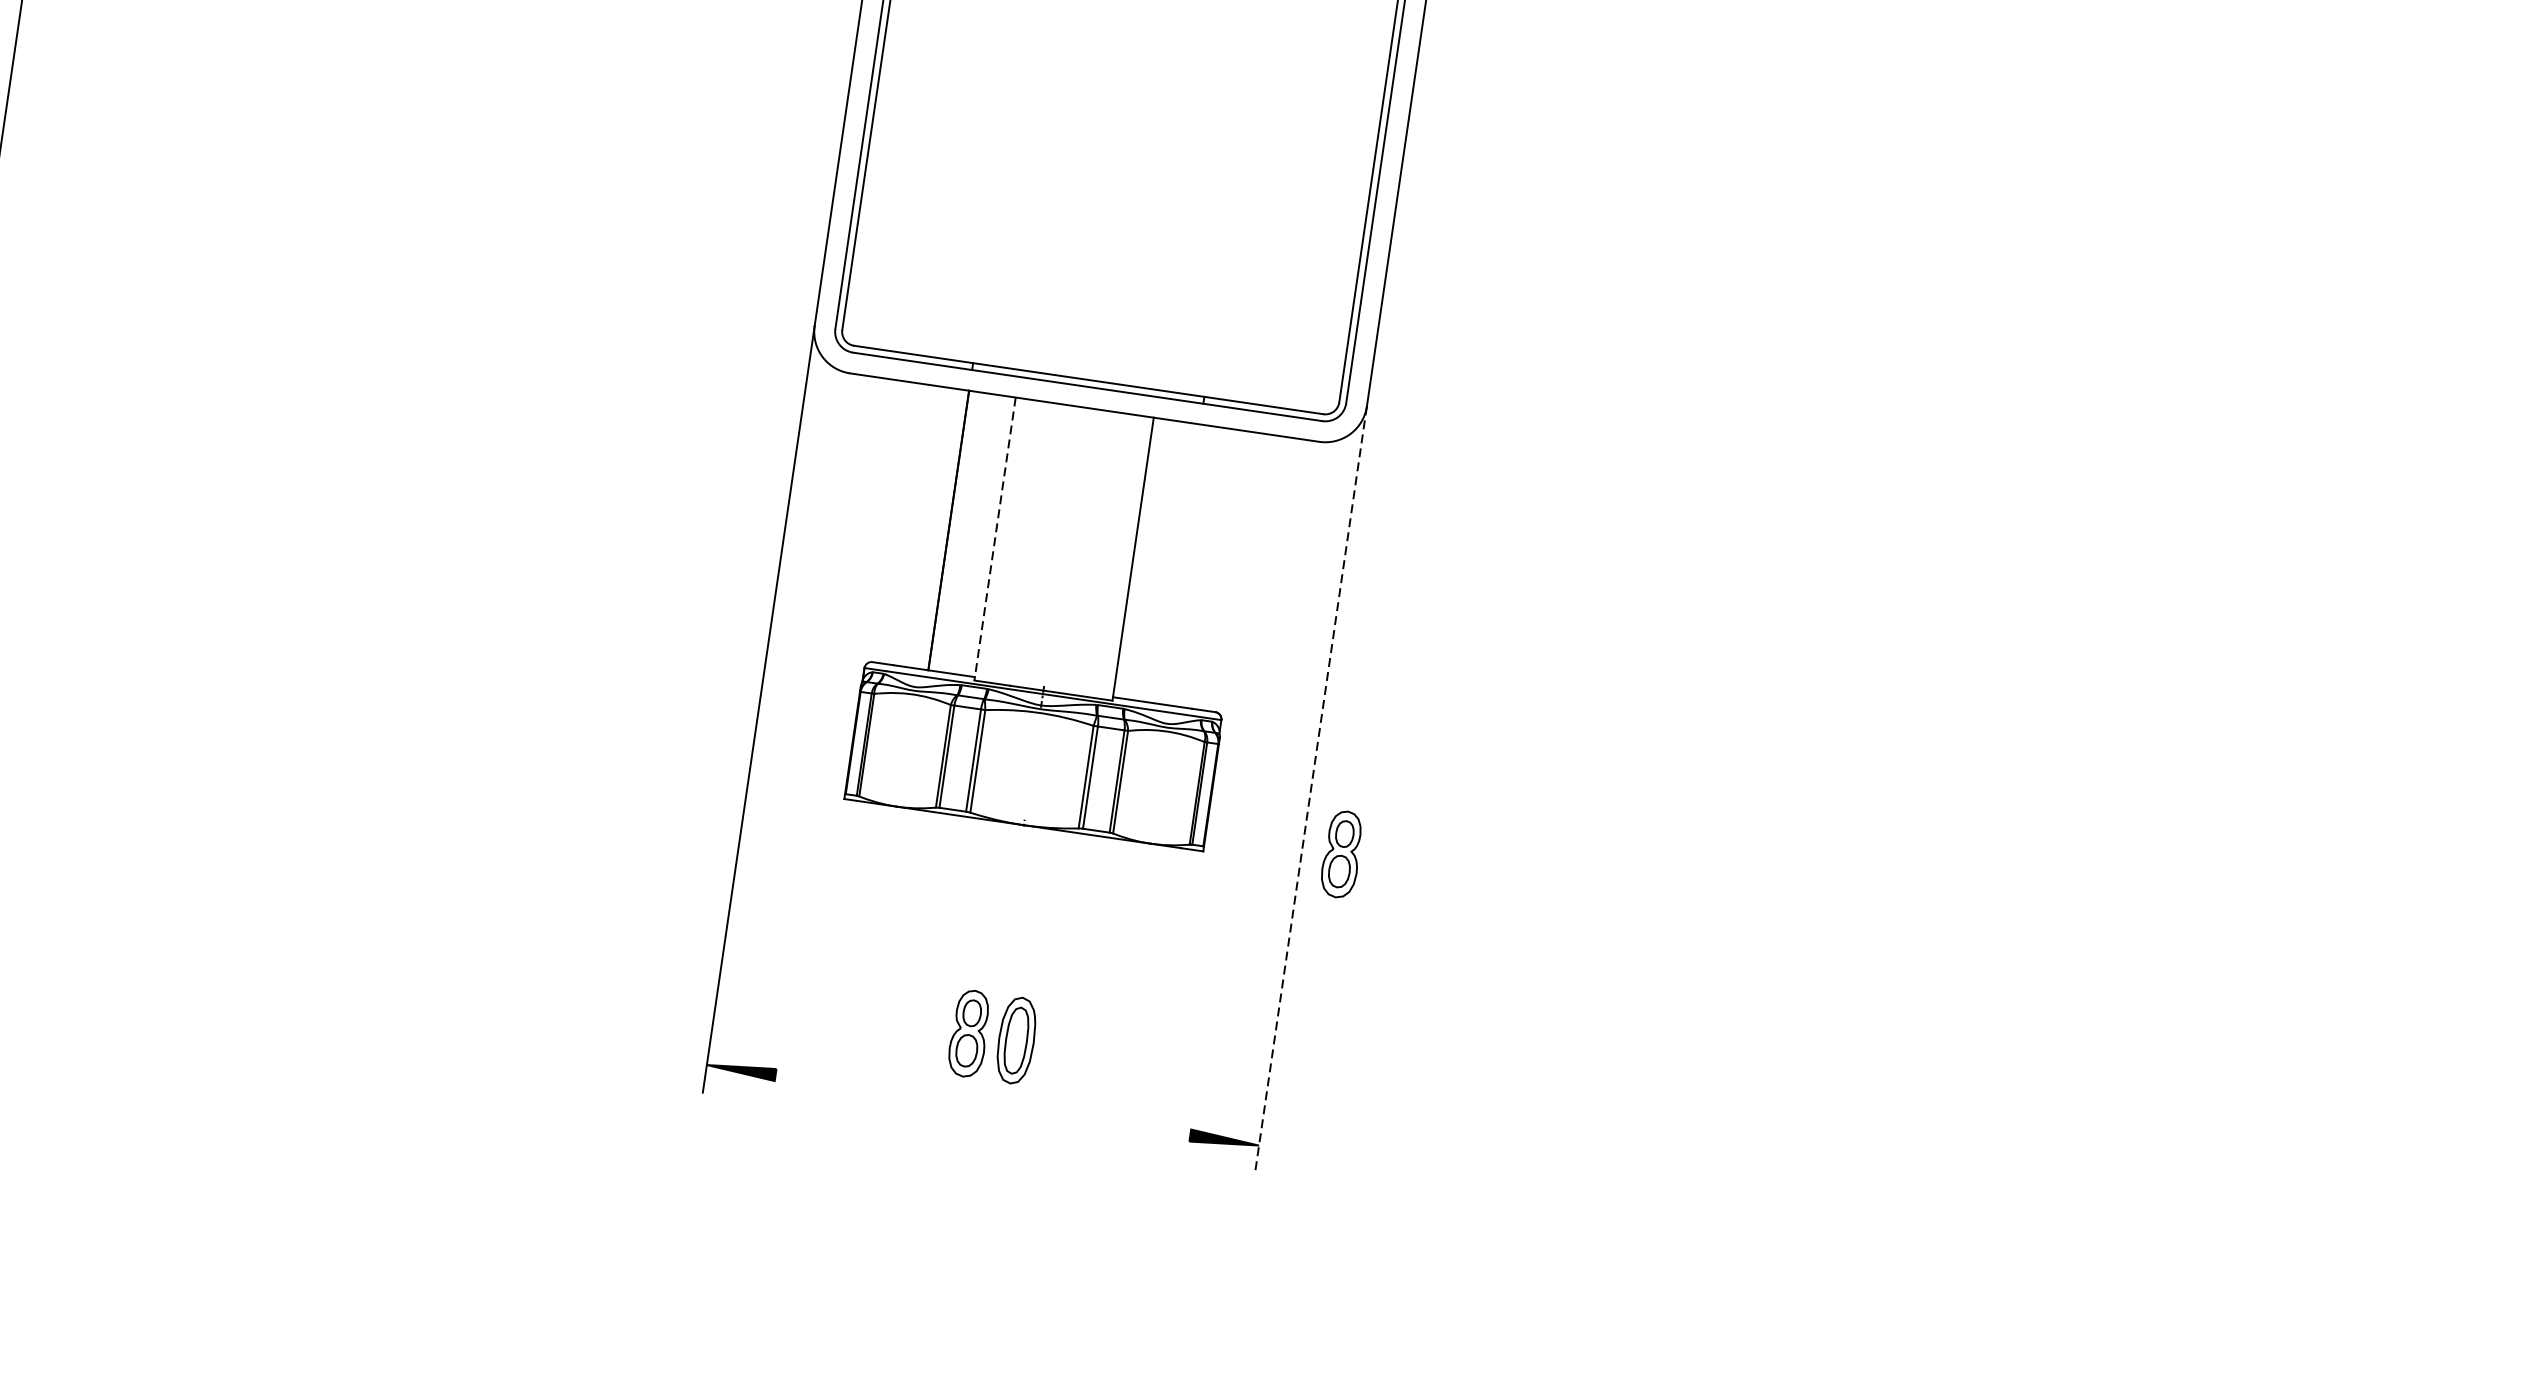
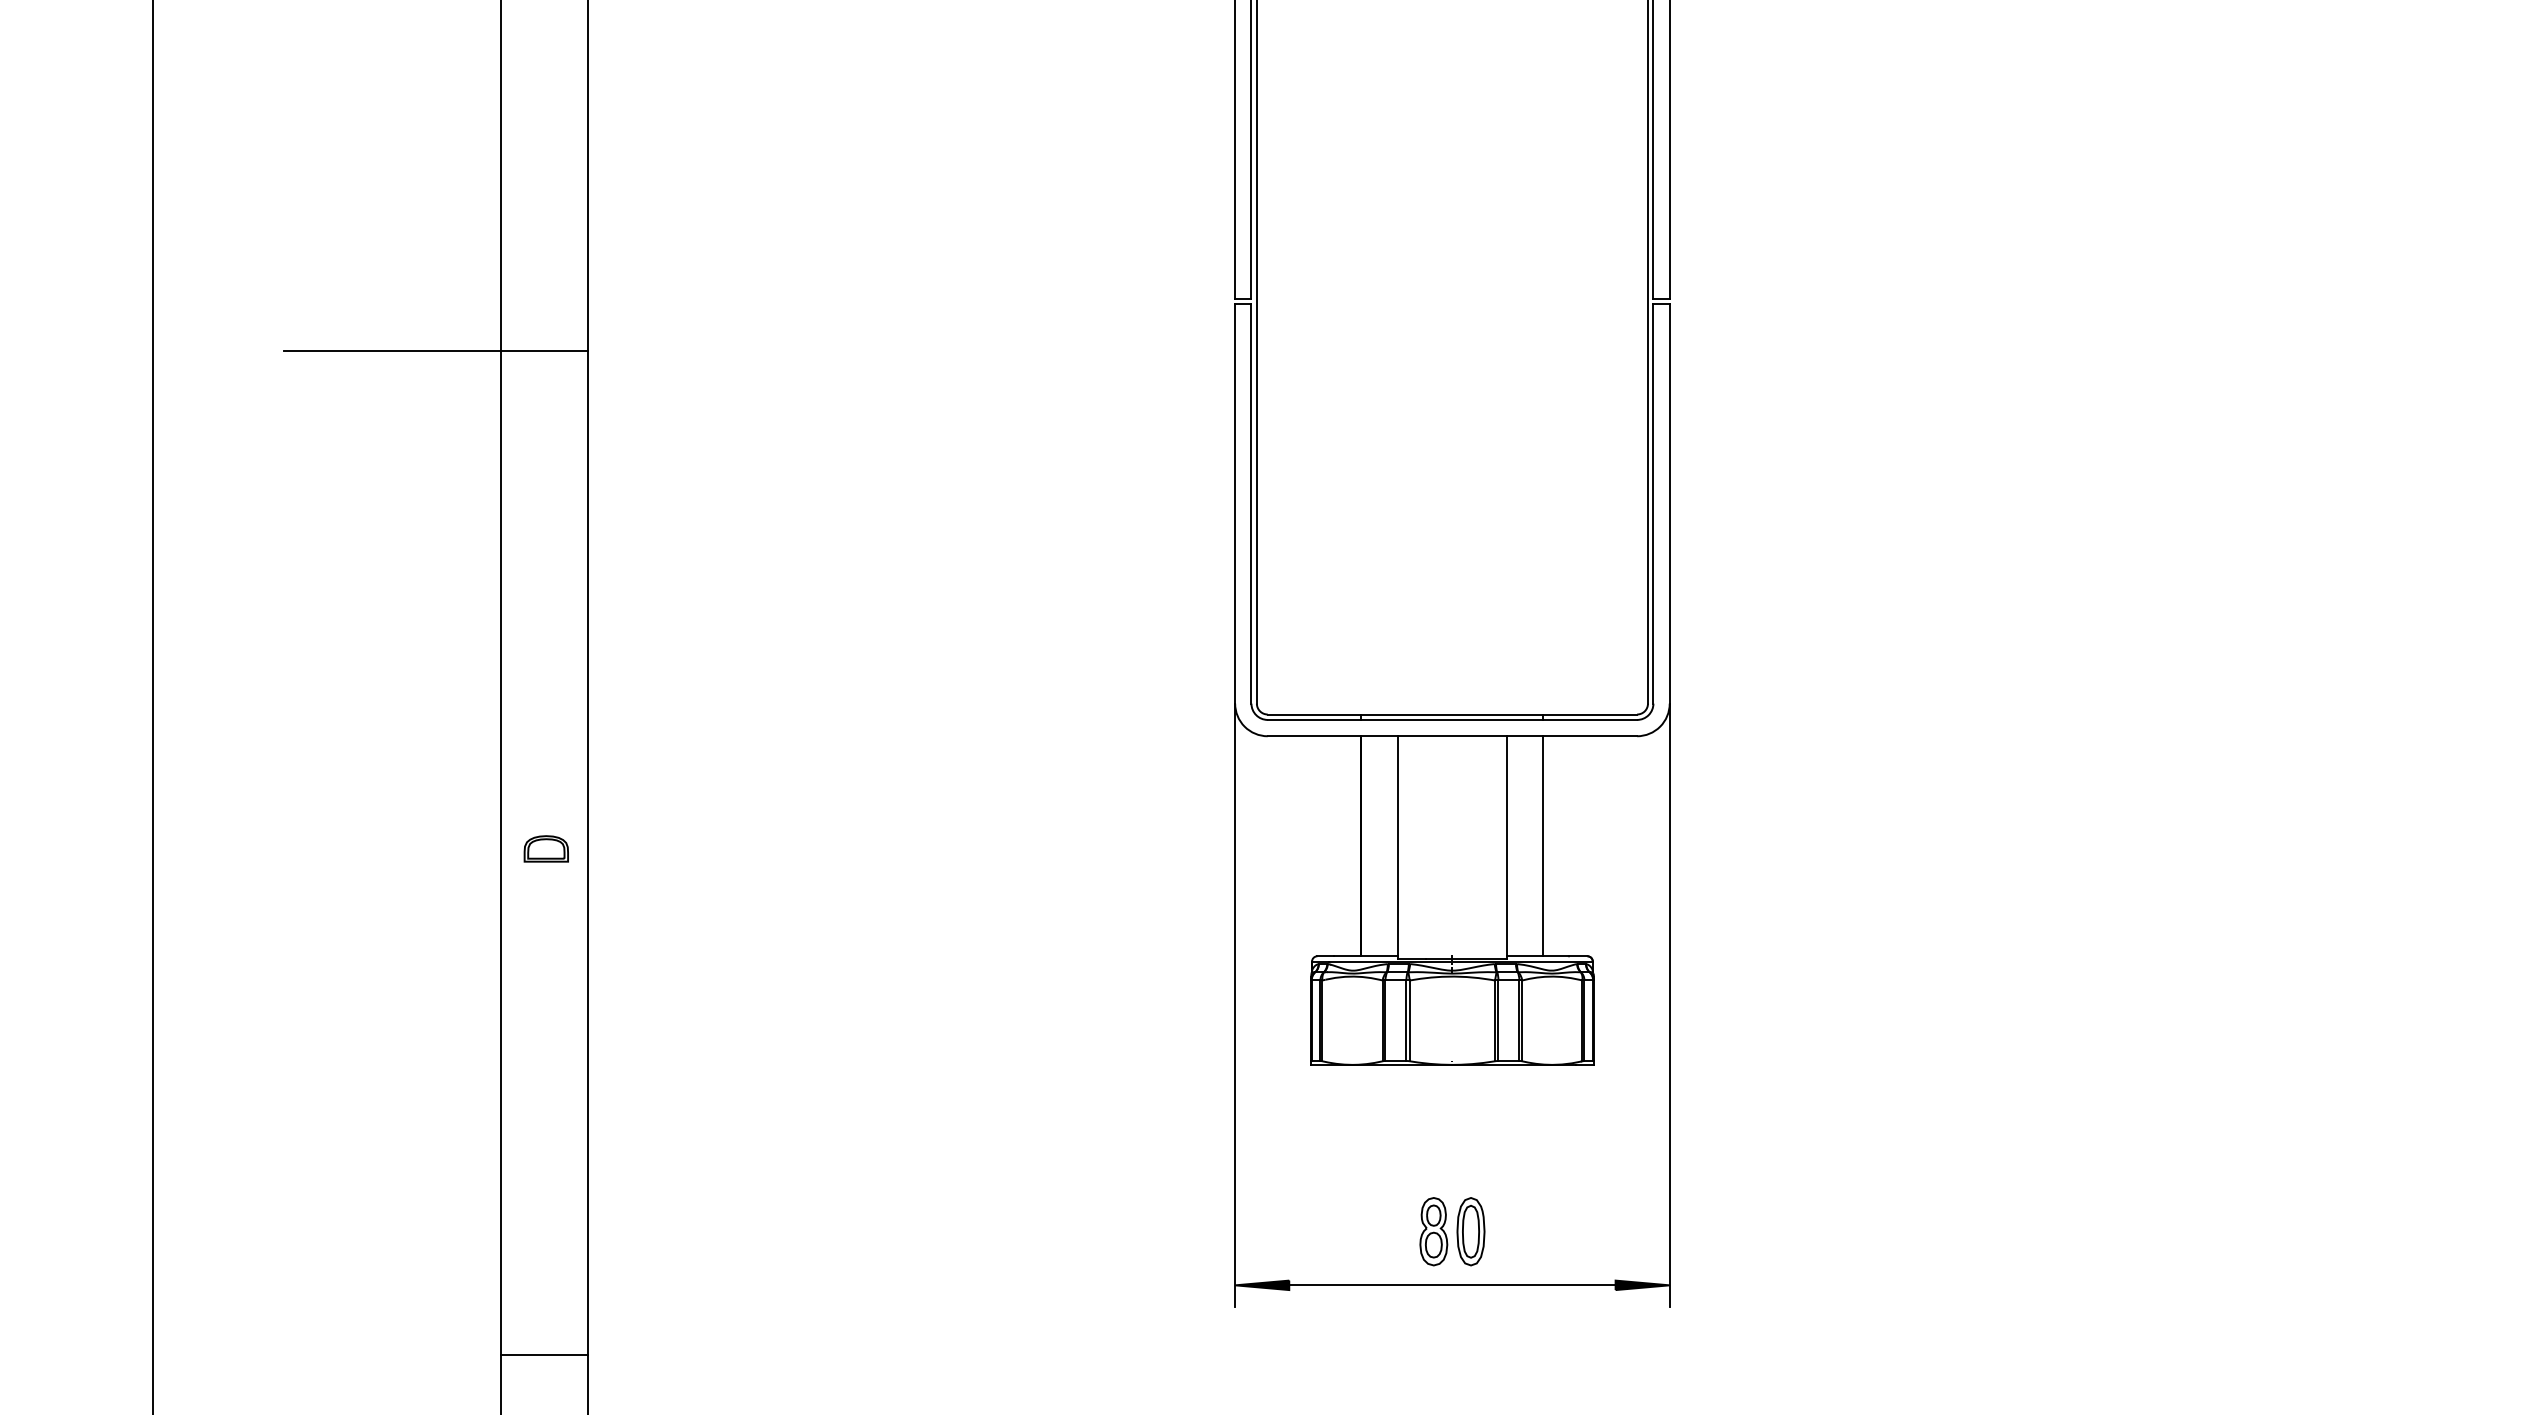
line: (995, 540) -> (1398, 848), dashed -> solid
line: (1180, 564) -> (1543, 846), added
line: (1310, 789) -> (1669, 1005), dashed -> solid
part: (1341, 854) -> (1700, 1051), removed
line: (983, 1105) -> (1452, 1285), added

